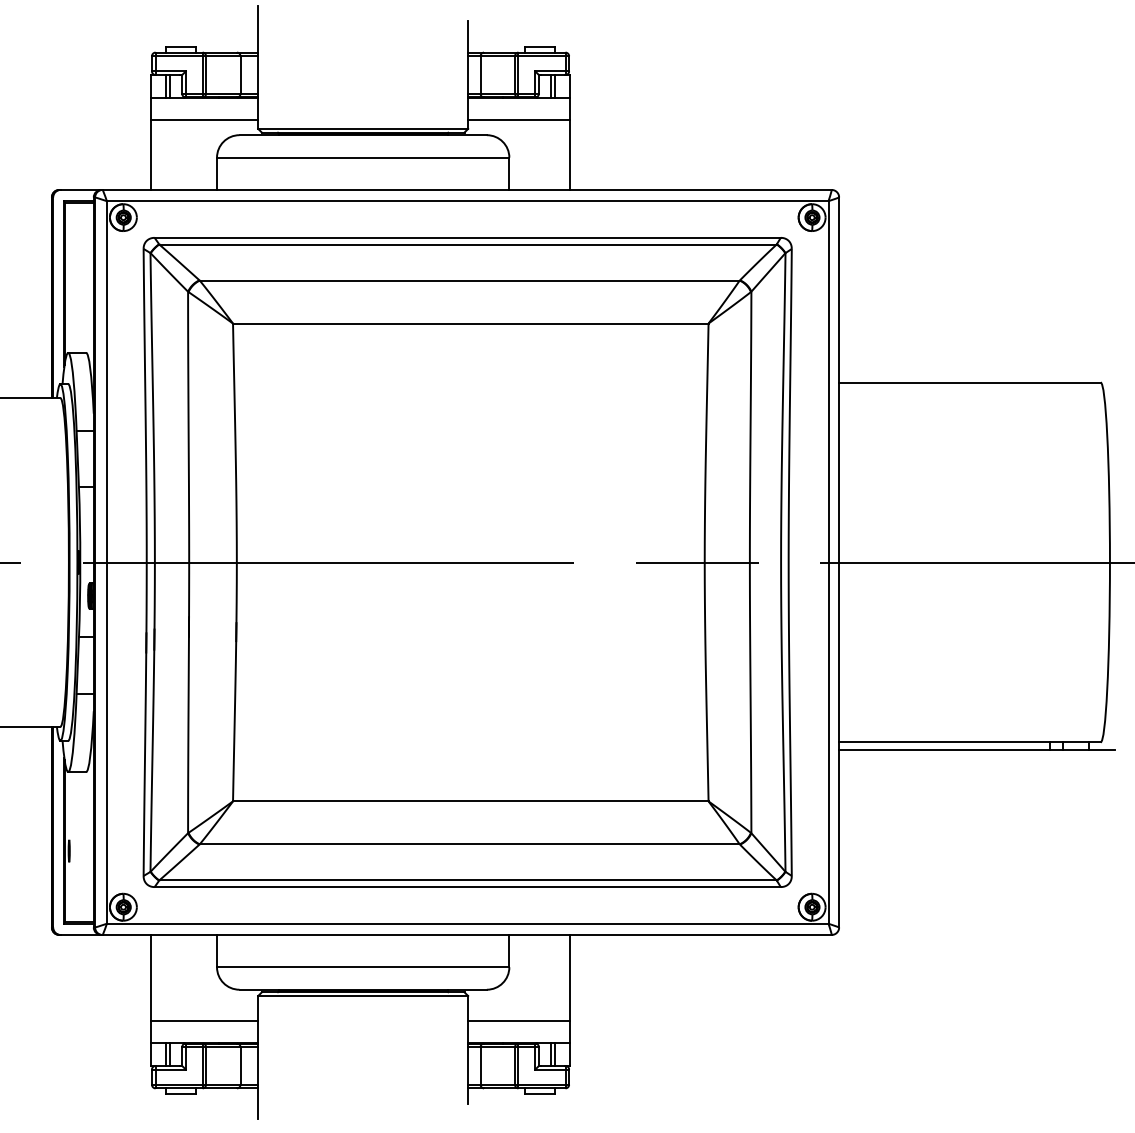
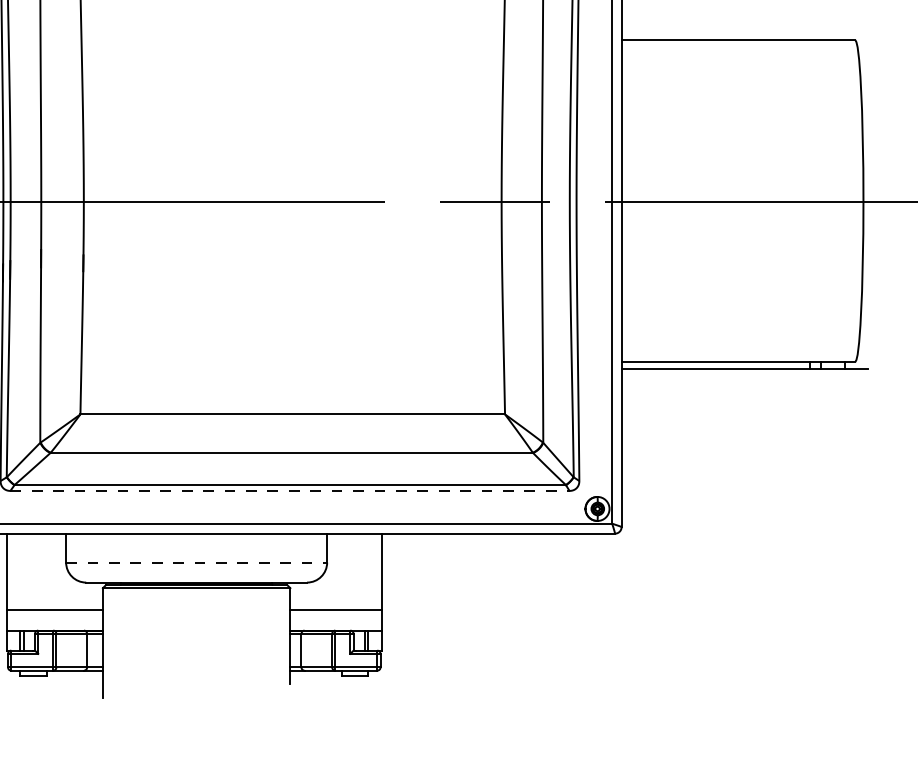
line: (468, 887) -> (290, 491), solid -> dashed
line: (363, 967) -> (196, 562), solid -> dashed

